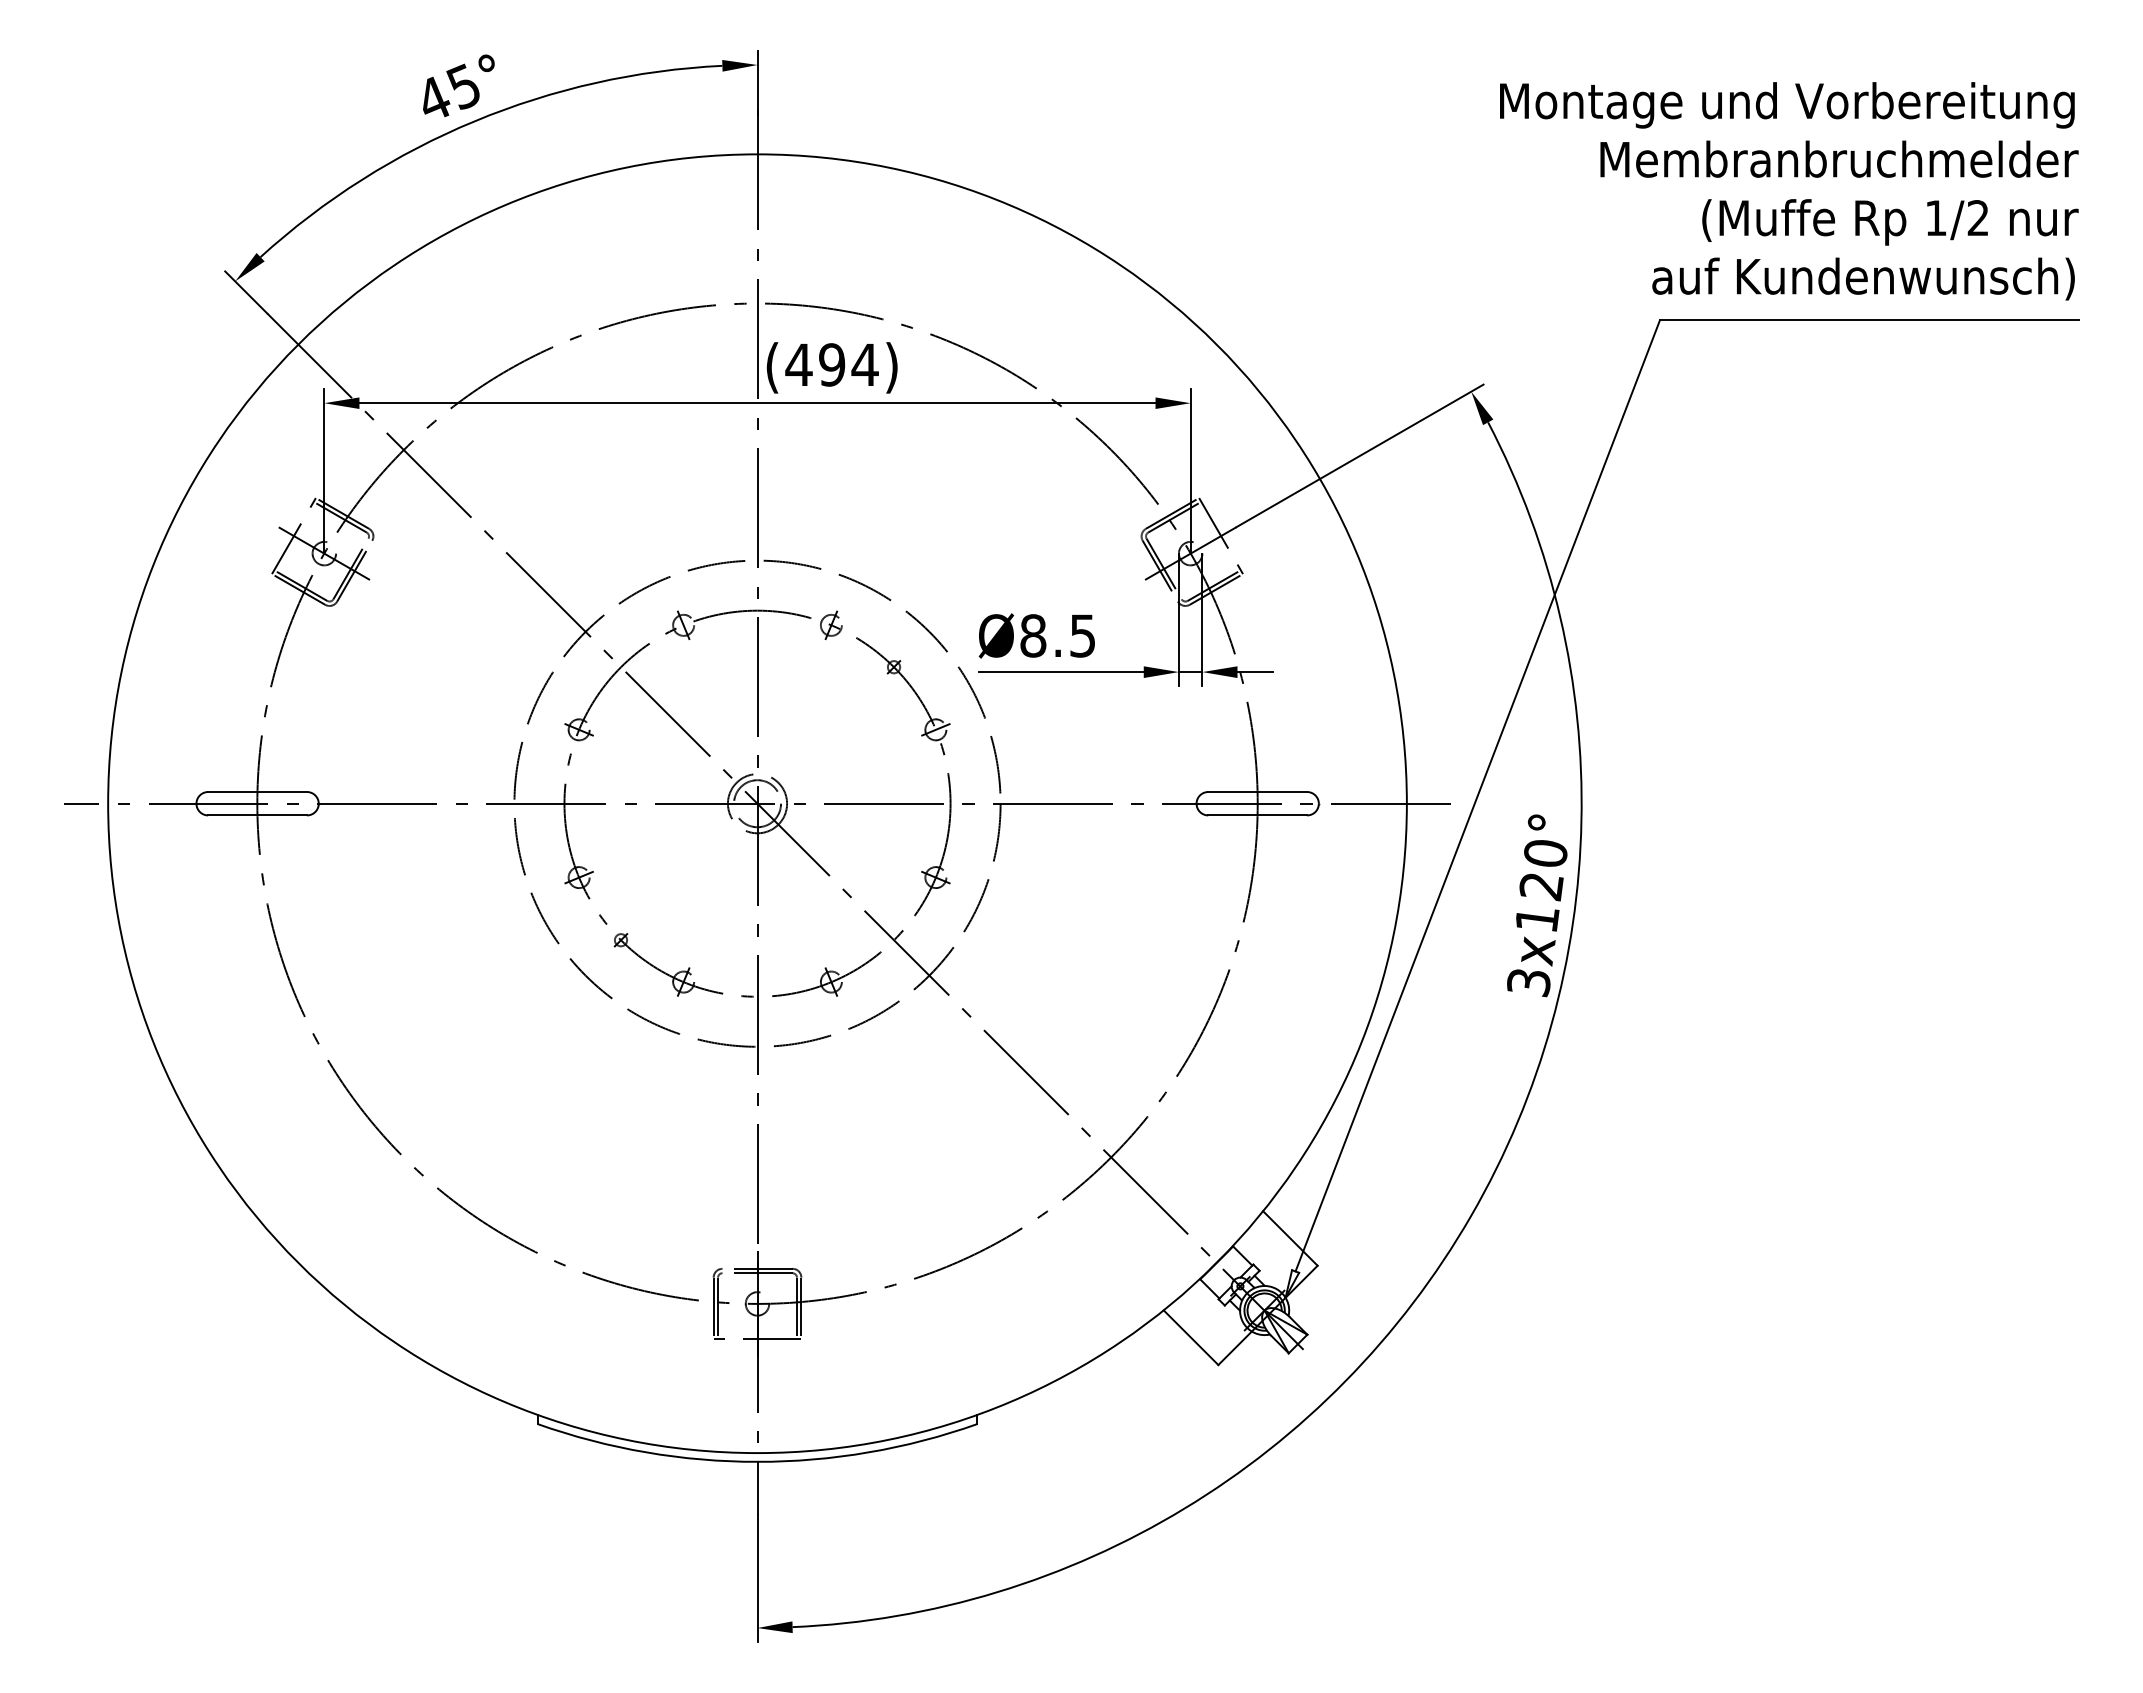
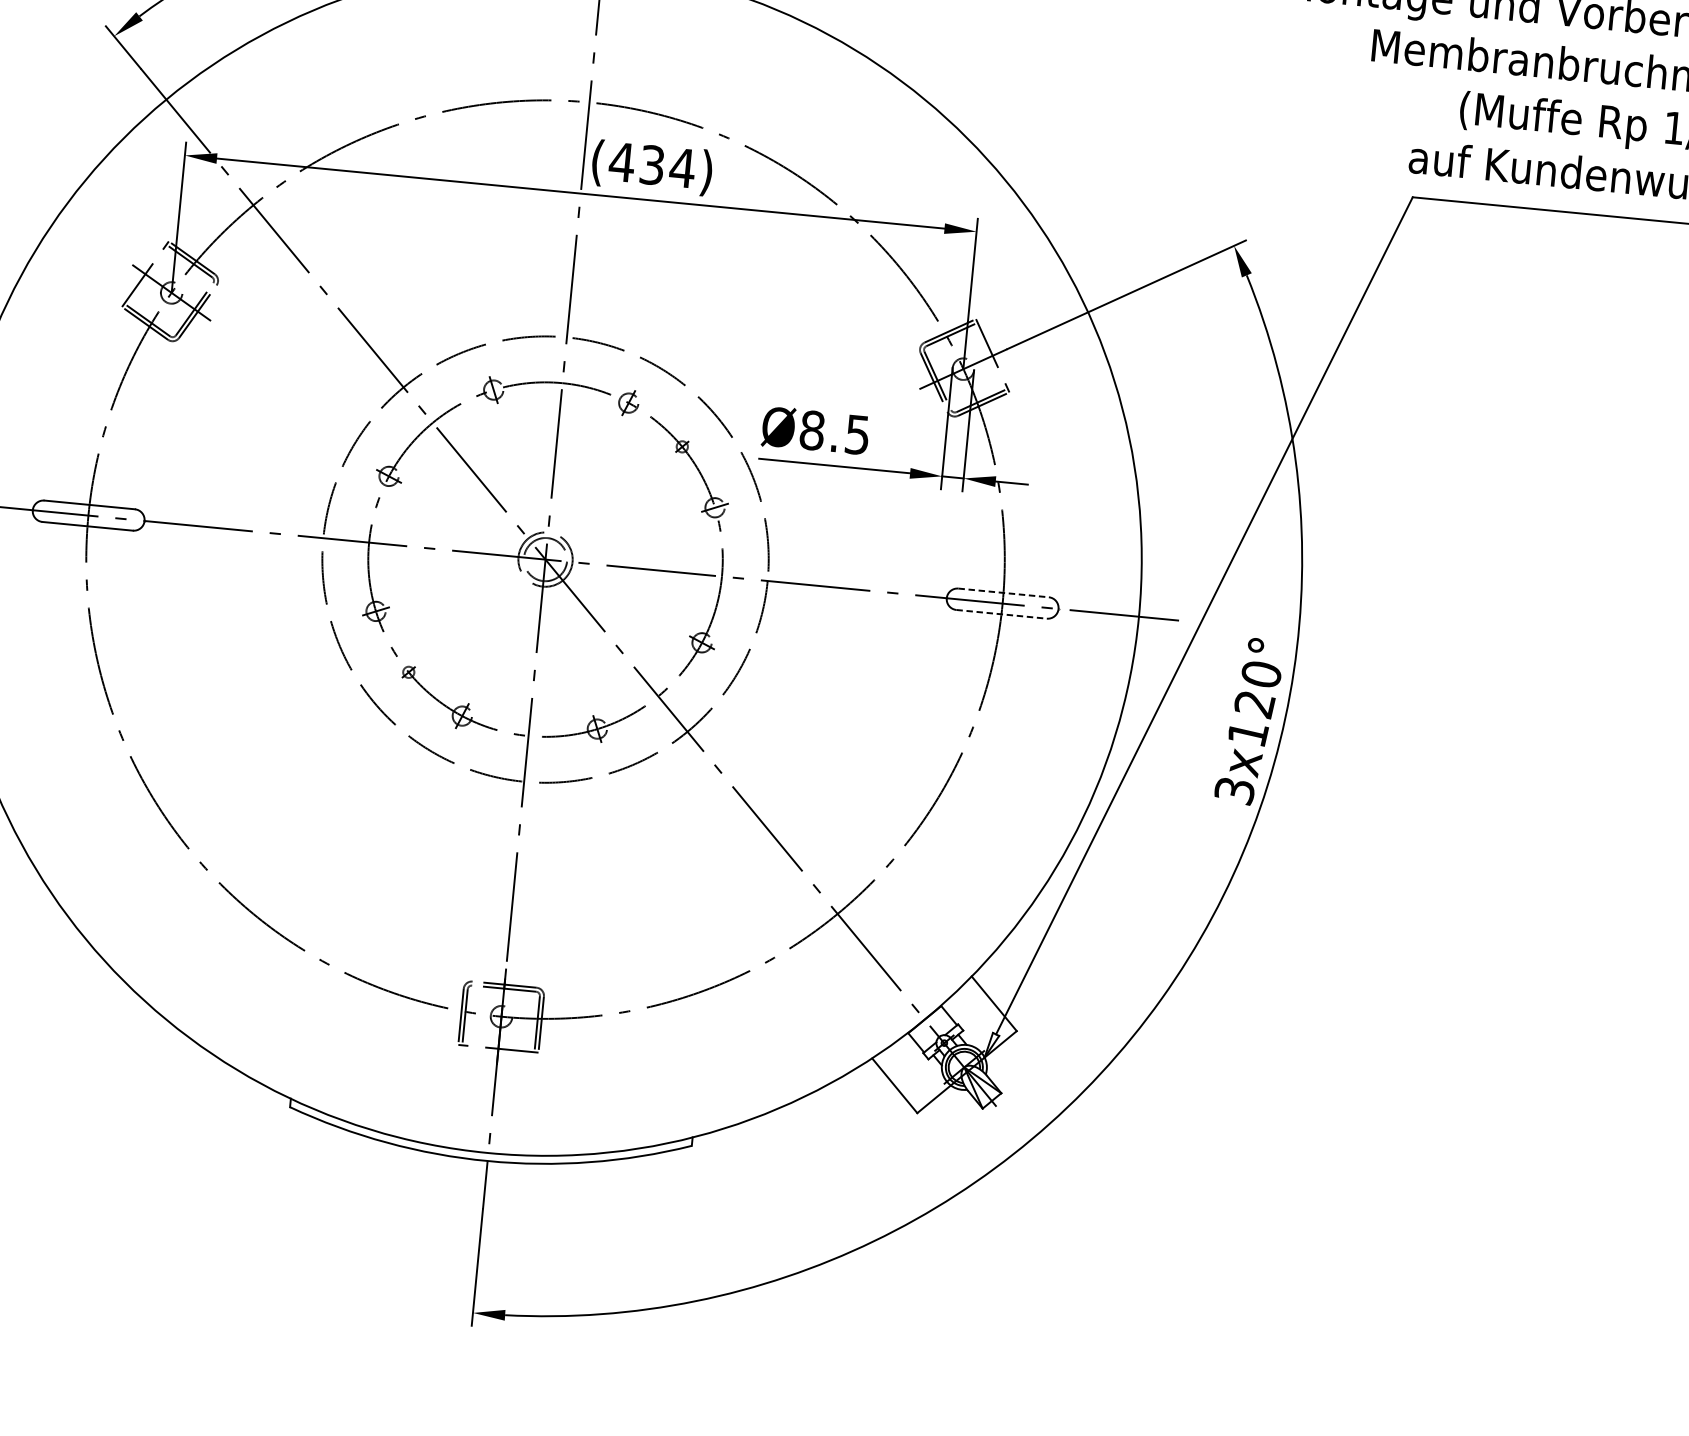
text: (832, 364) -> (652, 164), (494) -> (434)
line: (1258, 792) -> (1004, 593), solid -> dashed
line: (1258, 815) -> (1002, 614), solid -> dashed

